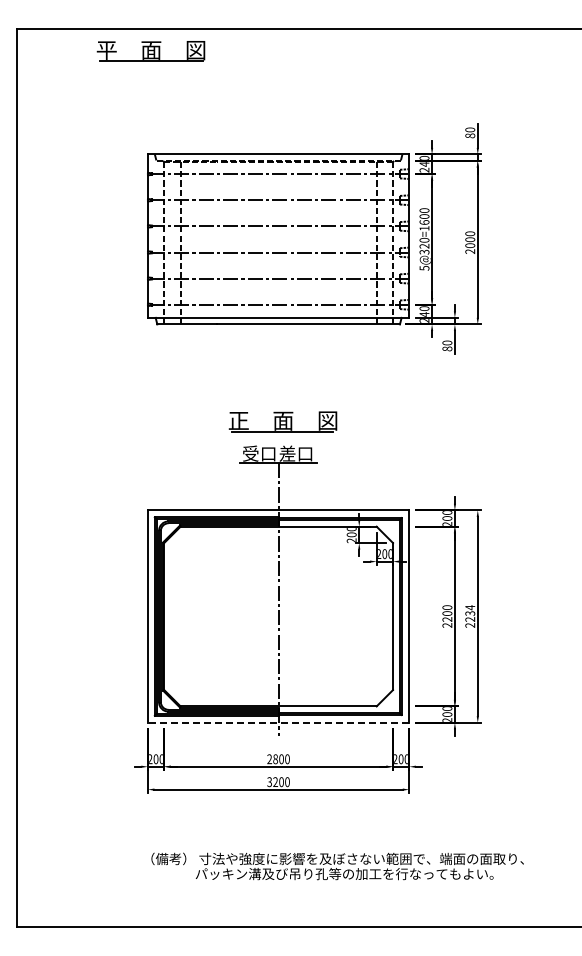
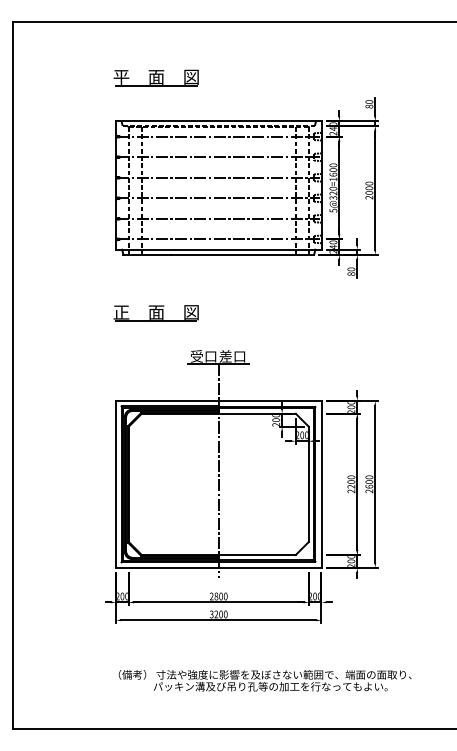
part: (150, 51) -> (155, 78), moved
part: (282, 421) -> (155, 313), moved
text: (470, 613) -> (369, 481), 2234 -> 2600
line: (278, 722) -> (218, 567), dashed -> solid

